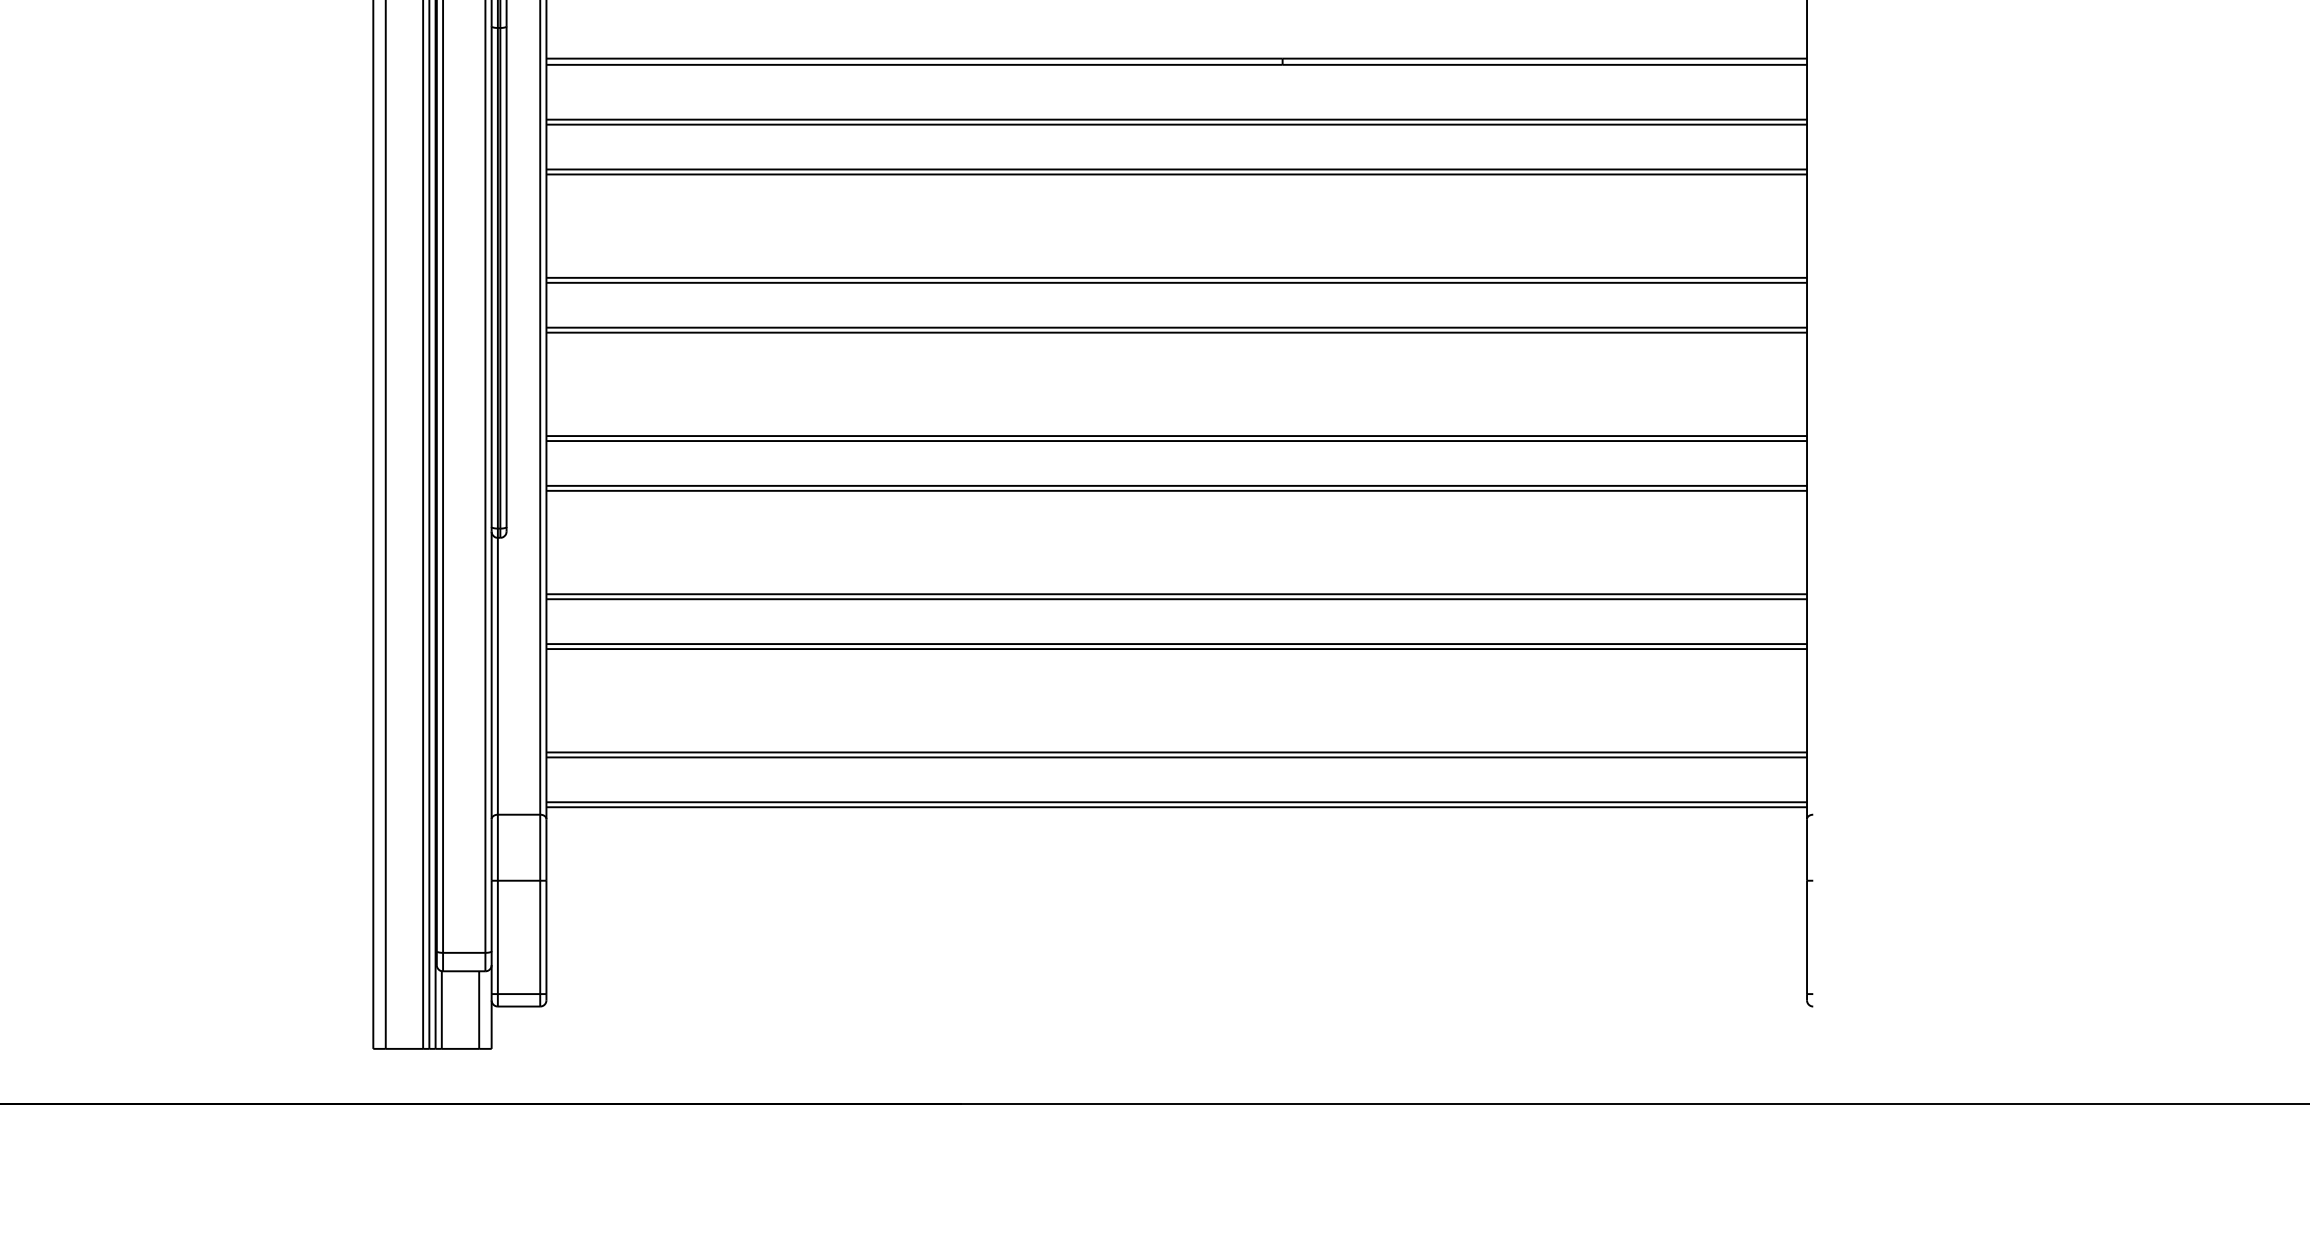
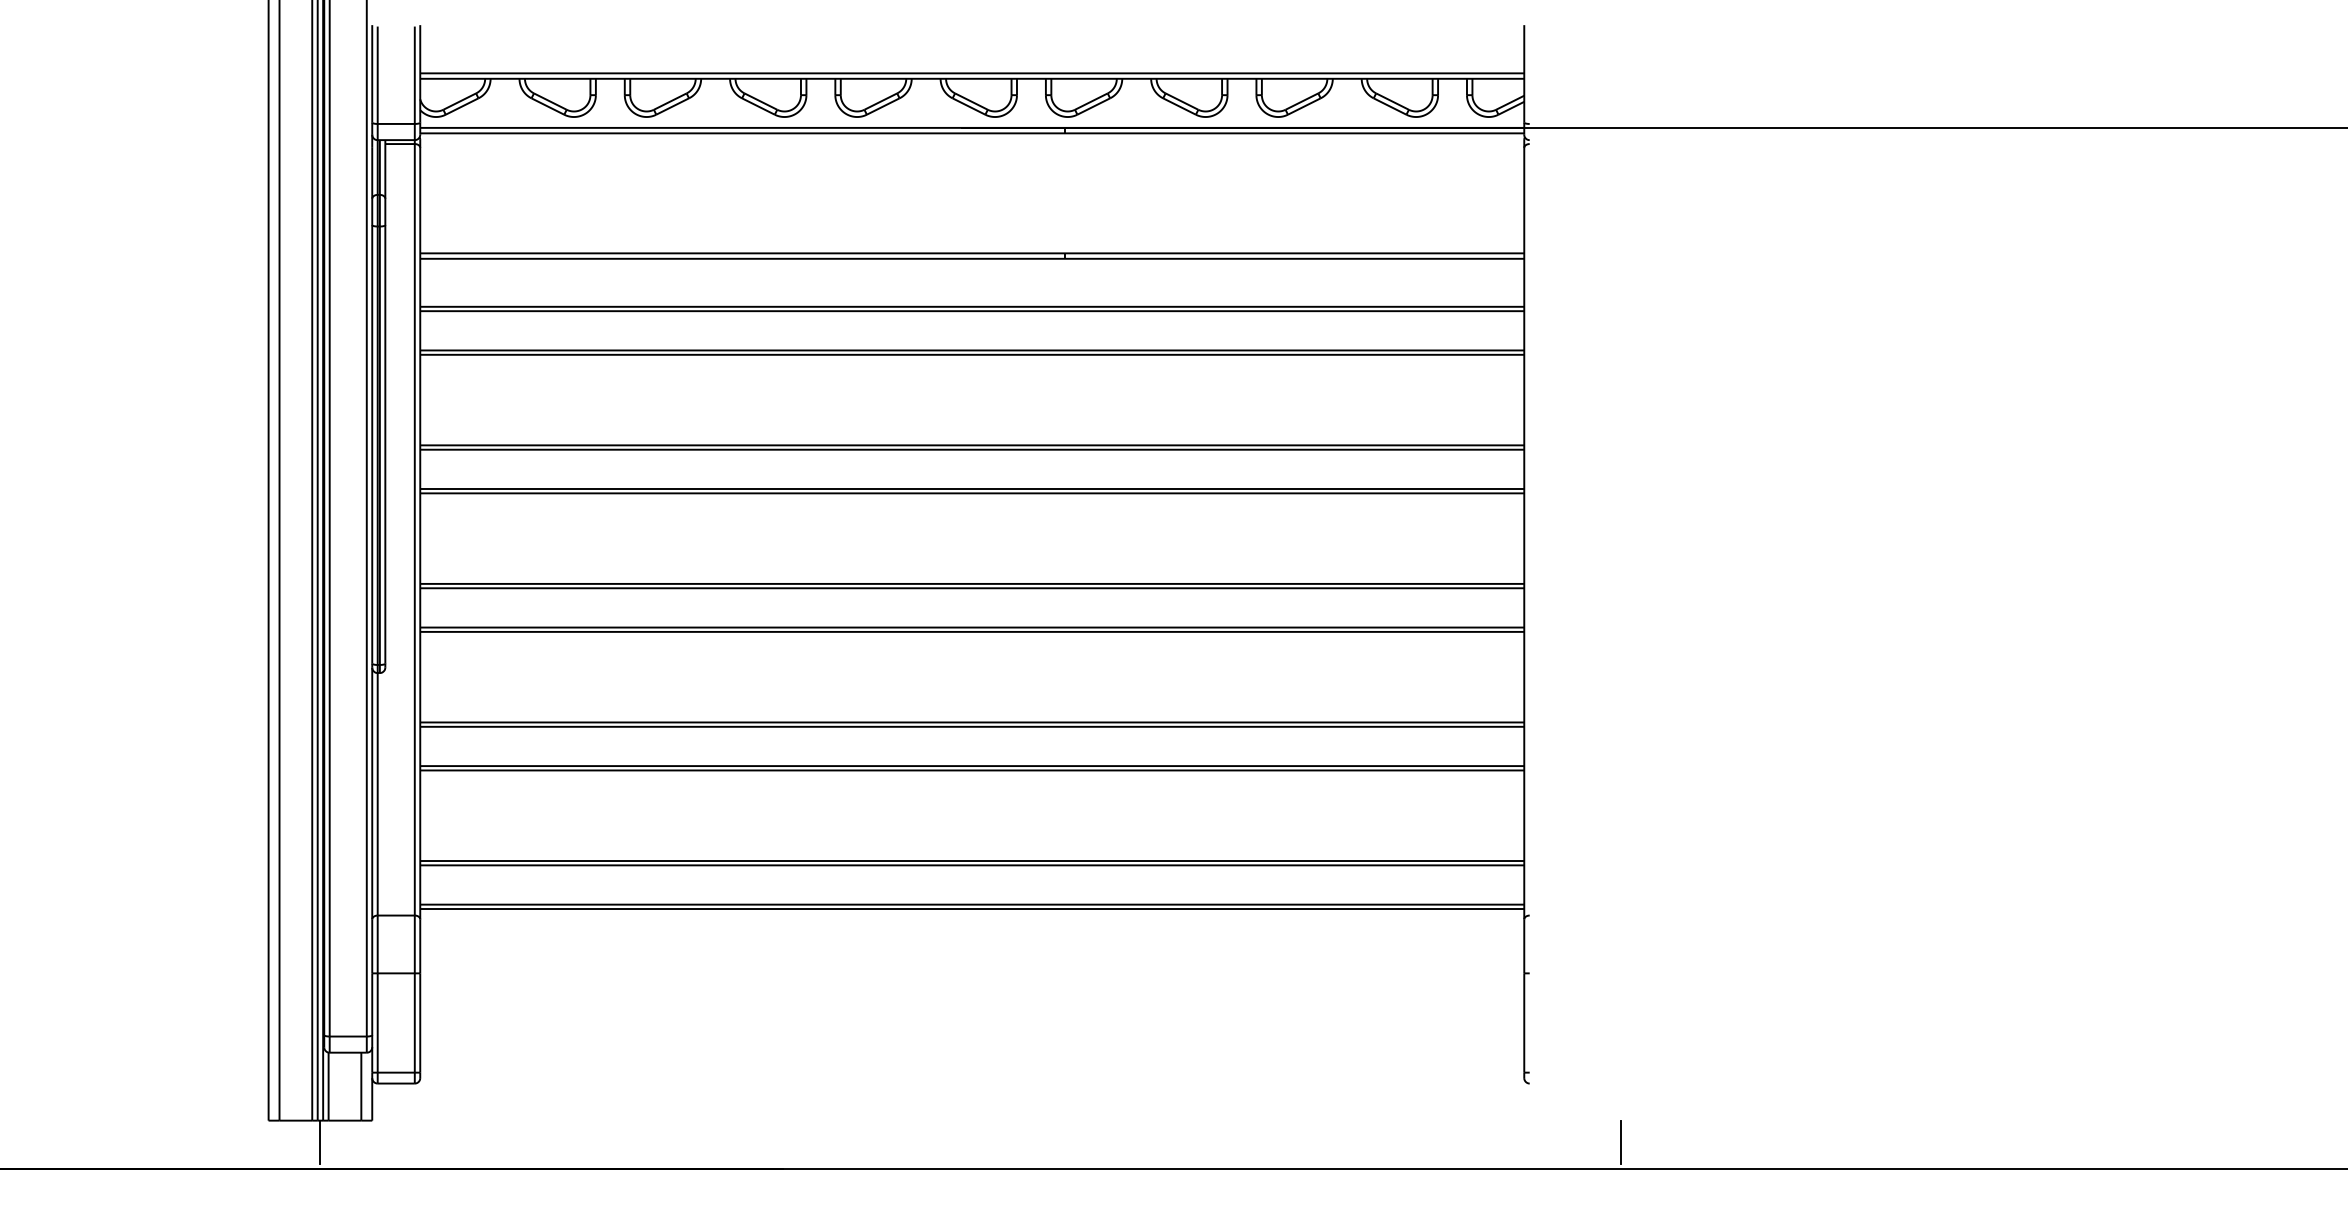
line: (432, 1073) -> (320, 1142), added
line: (1918, 1073) -> (1621, 1142), added

